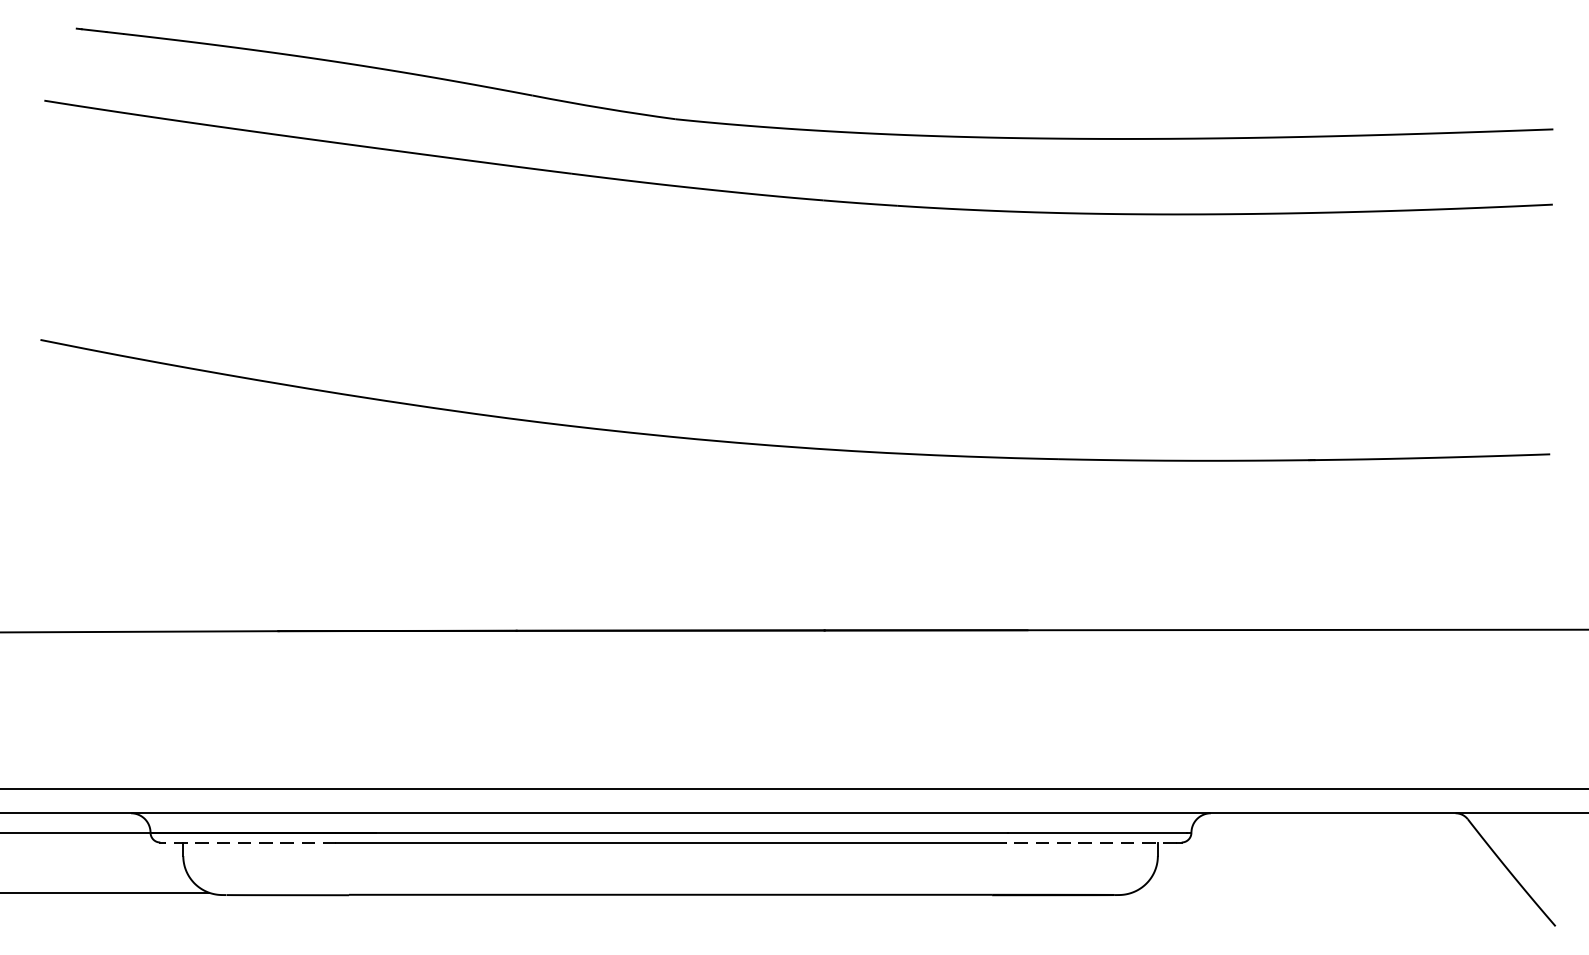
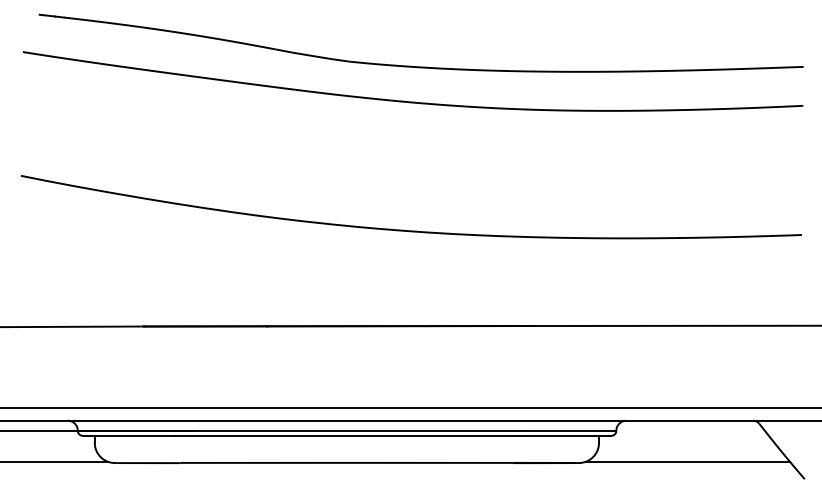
line: (250, 841) -> (129, 435), dashed -> solid
line: (1091, 841) -> (564, 435), dashed -> solid
line: (1328, 892) -> (687, 461), added

